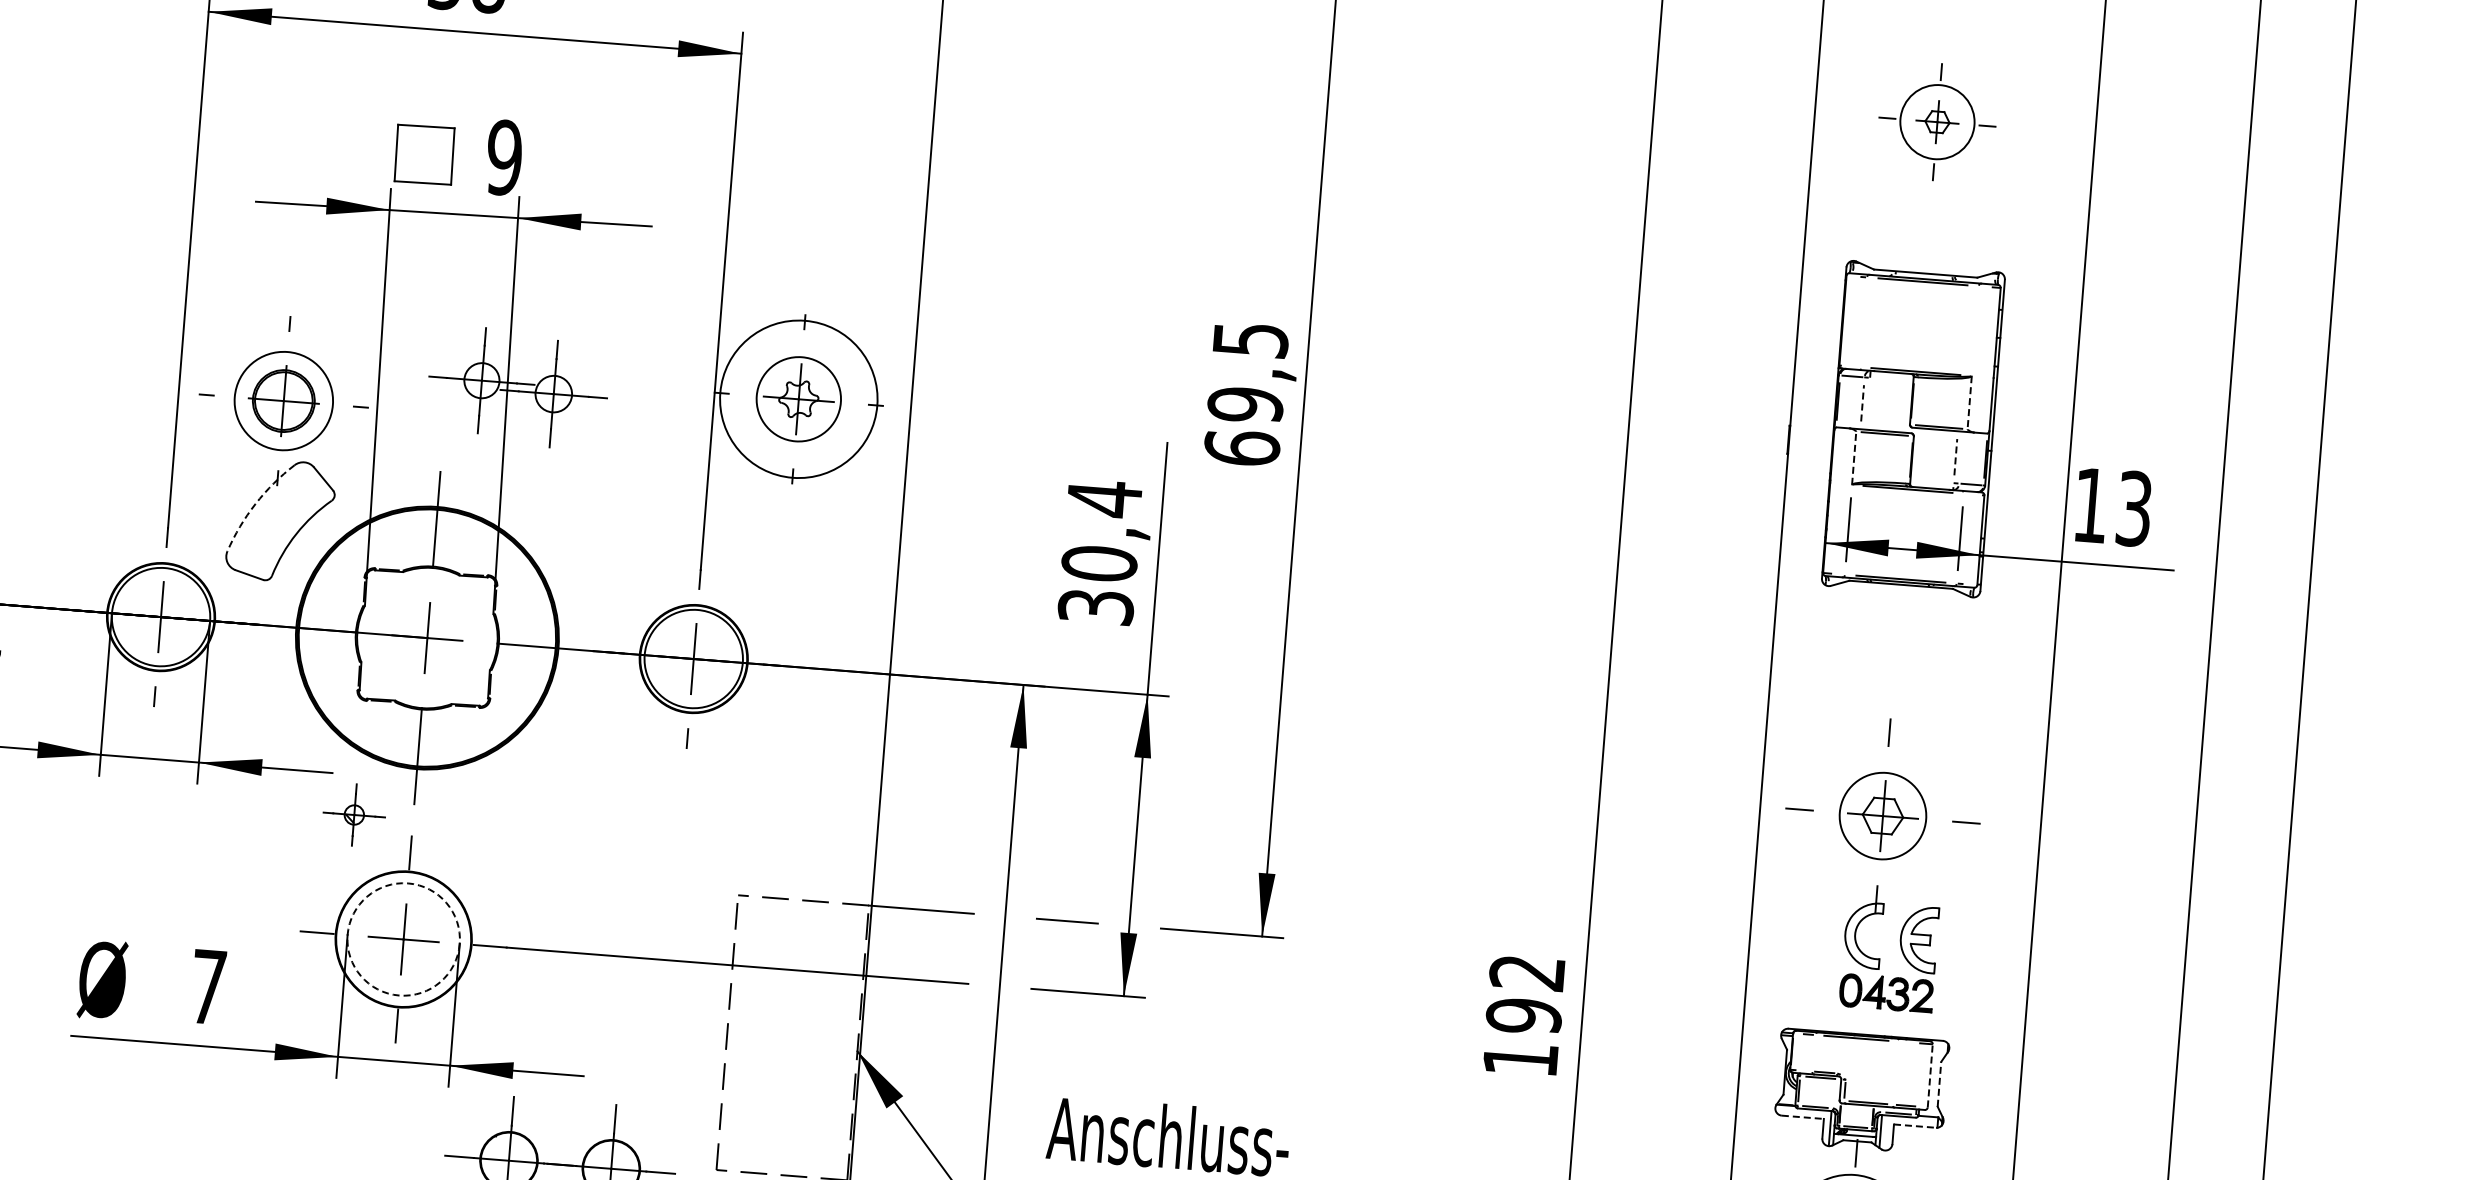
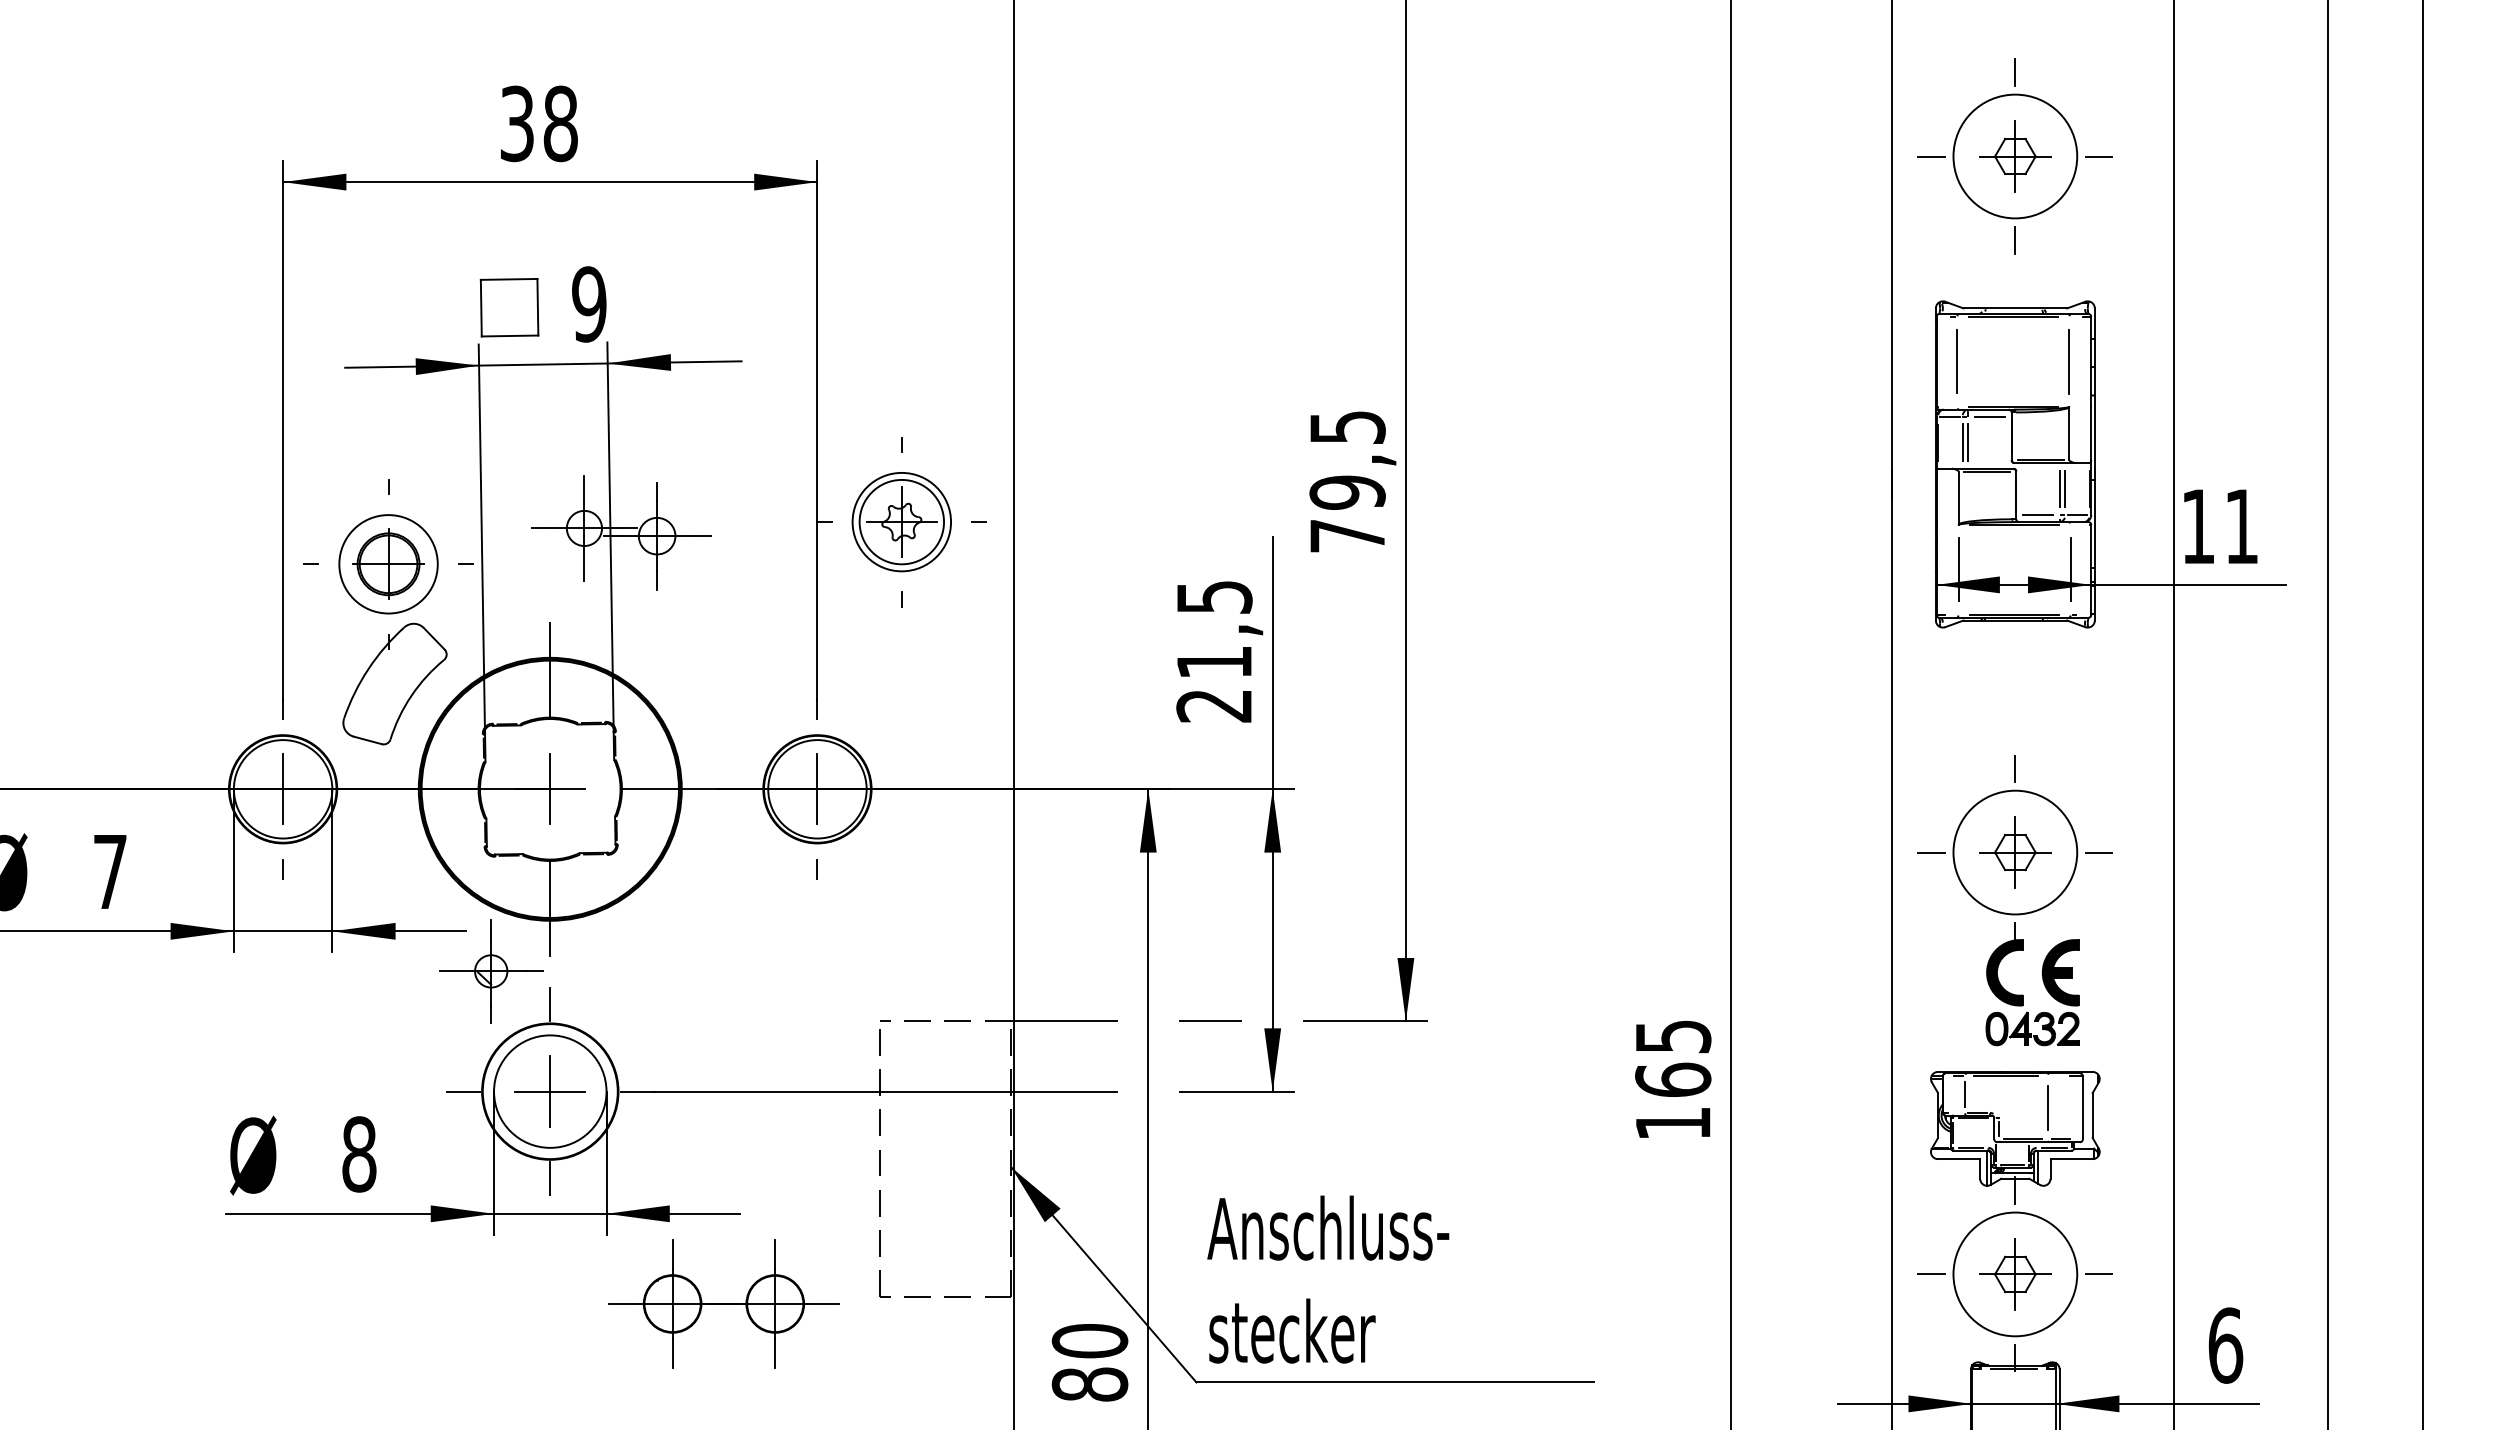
part: (1936, 122) -> (2014, 156), size x1.67
line: (1863, 322) -> (1957, 361), added
line: (1975, 330) -> (2069, 361), added
line: (1891, 379) -> (1989, 416), added
circle: (798, 398) -> (901, 521), size x0.62
line: (1969, 402) -> (2069, 433), dashed -> solid
line: (1862, 403) -> (1962, 442), dashed -> solid
line: (1868, 403) -> (1968, 442), added
text: (1242, 447) -> (1347, 535), 69,5 -> 79,5
line: (1955, 456) -> (2059, 488), dashed -> solid
line: (1961, 457) -> (2065, 488), added
line: (1854, 458) -> (1958, 498), dashed -> solid
line: (1931, 481) -> (2037, 515), added
arc: (255, 504) -> (368, 669), dashed -> solid
text: (2134, 508) -> (2241, 526), 13 -> 11
text: (1100, 551) -> (1214, 650), 30,4 -> 21,5
part: (354, 815) -> (491, 971), size x1.67
circle: (1883, 816) -> (2015, 852), size x1.43
fill: (1863, 934) -> (2005, 972), added
circle: (403, 939) -> (550, 1091), dashed -> solid
fill: (1918, 939) -> (2060, 972), added
text: (208, 987) -> (359, 1154), 7 -> 8
text: (1526, 994) -> (1673, 1058), 192 -> 165
line: (1813, 1053) -> (1964, 1094), added
line: (1895, 1072) -> (2047, 1107), added
line: (1929, 1075) -> (2082, 1107), dashed -> solid
line: (1939, 1084) -> (2092, 1115), dashed -> solid
line: (1803, 1117) -> (1959, 1159), dashed -> solid
line: (1915, 1126) -> (2072, 1159), dashed -> solid

